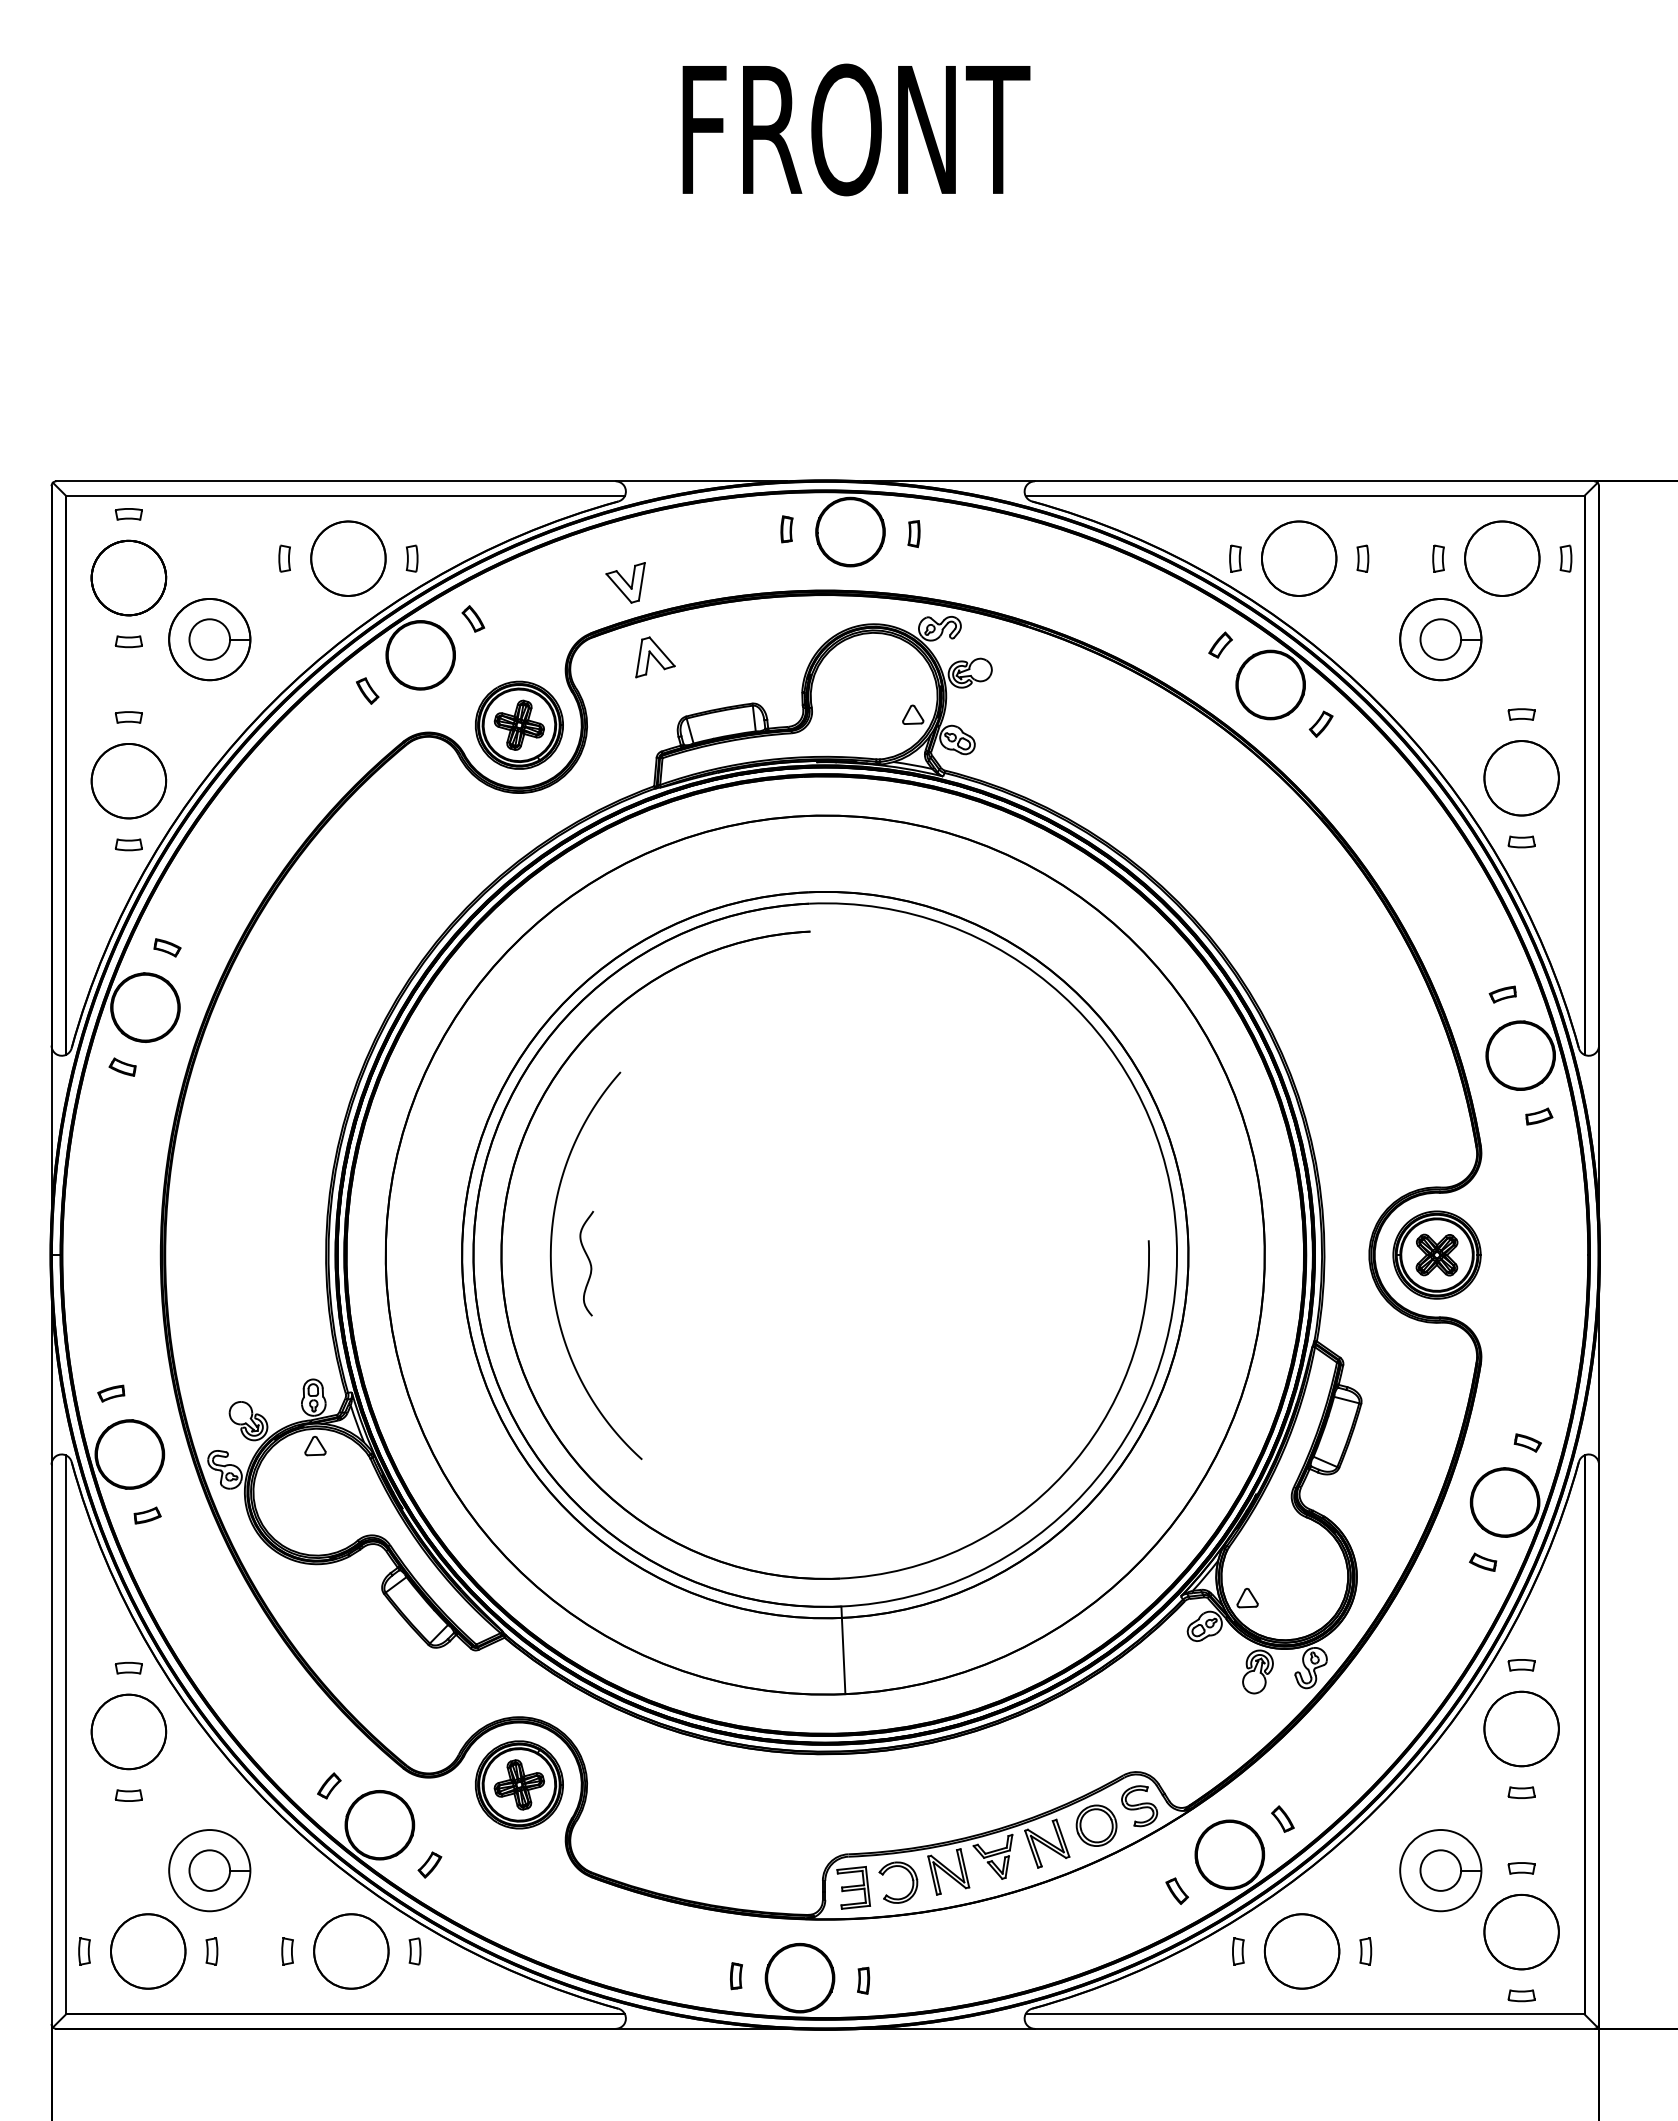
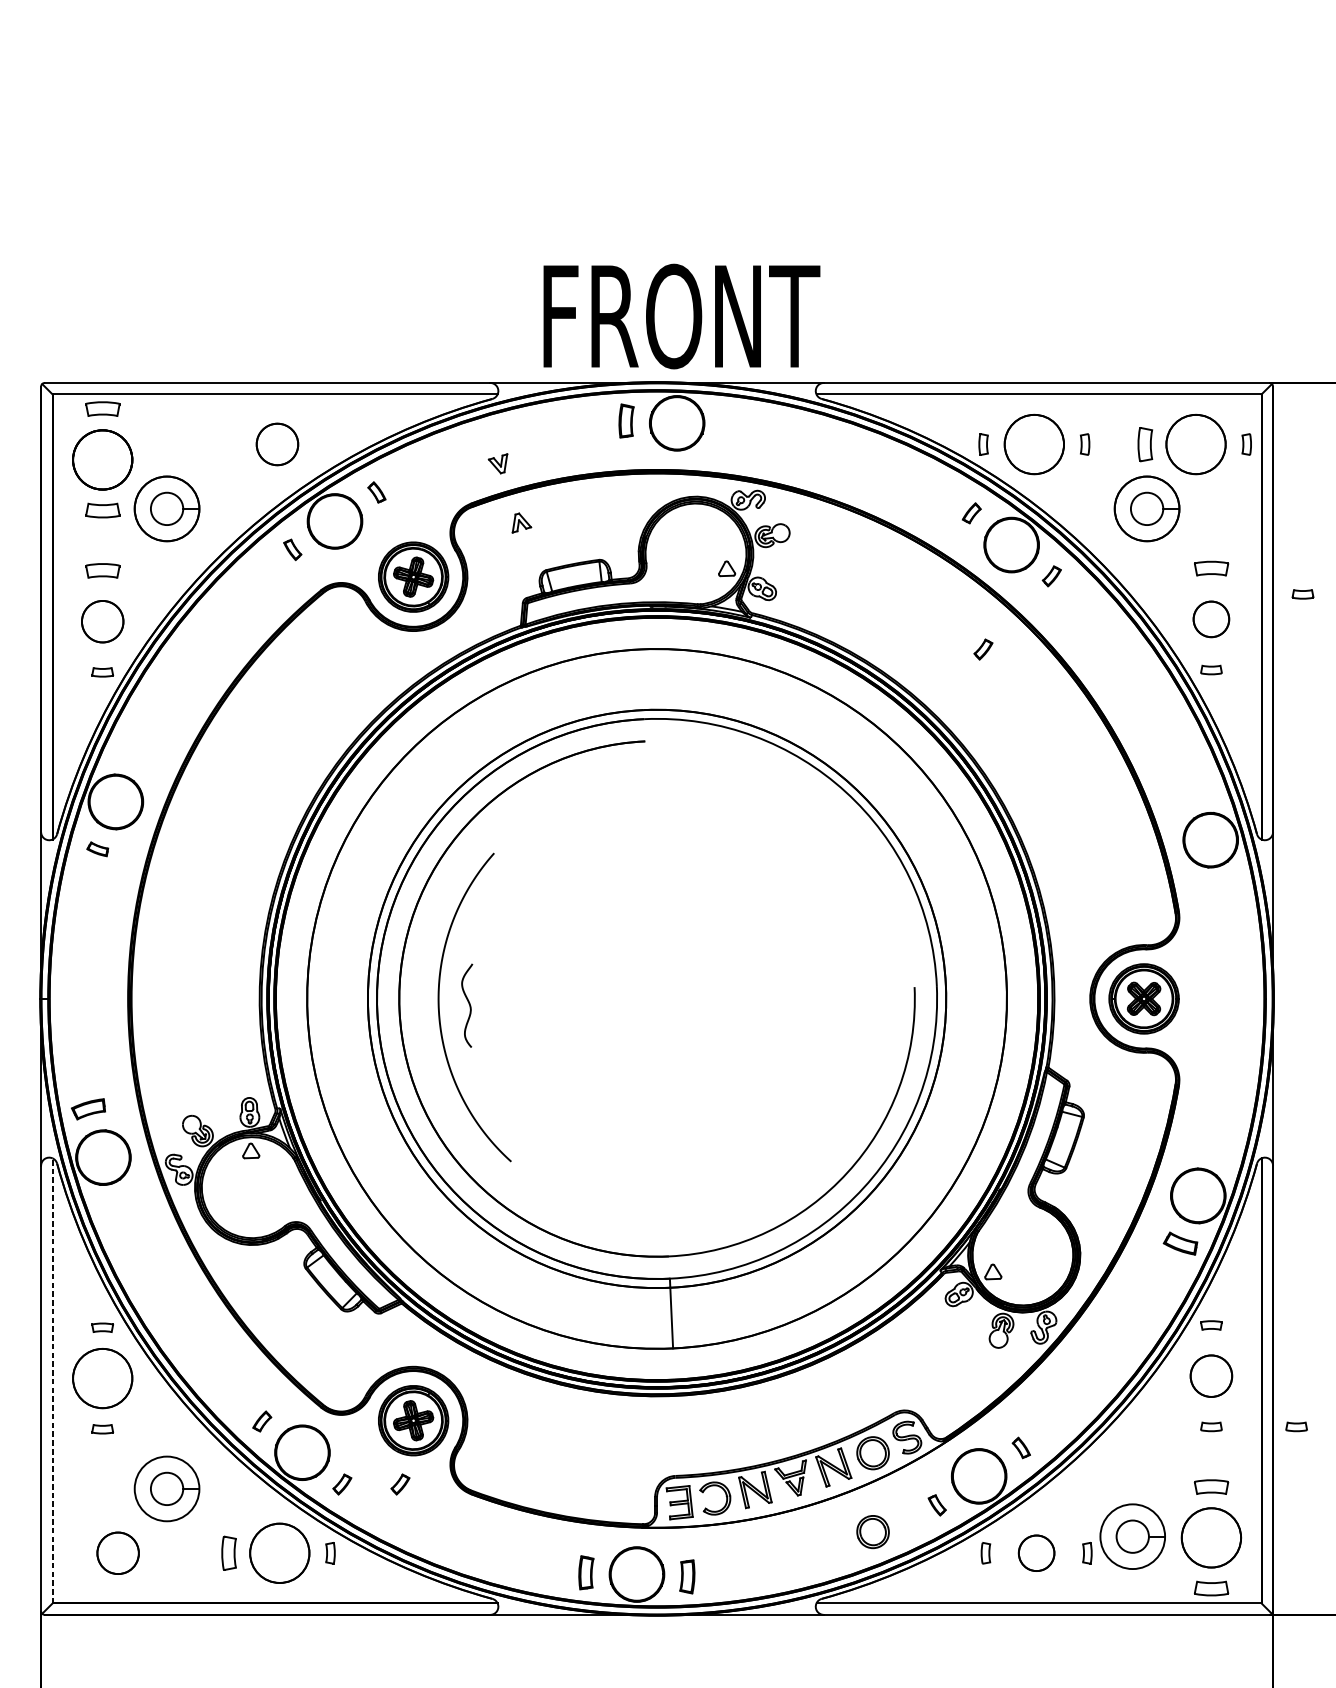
text: (856, 129) -> (681, 316), moved
part: (128, 514) -> (102, 409), size x1.6
part: (786, 529) -> (626, 421), size x1.6
part: (913, 534) -> (727, 425), removed
part: (284, 558) -> (226, 444), removed
circle: (348, 558) -> (277, 444), size x0.7
part: (411, 558) -> (327, 444), removed
part: (1438, 558) -> (1145, 444), size x1.6
part: (625, 582) -> (498, 463), size x0.6
part: (128, 641) -> (102, 510), size x1.6
part: (655, 657) -> (521, 523), size x0.6
part: (1521, 714) -> (1211, 568), size x1.6
part: (128, 717) -> (102, 570), size x1.6
part: (1636, 746) -> (1302, 594), added
circle: (1521, 778) -> (1211, 619), size x0.6
part: (128, 781) -> (102, 621), size x0.7
part: (1234, 815) -> (982, 648), added
part: (167, 947) -> (133, 754), removed
part: (1502, 994) -> (1196, 791), removed
part: (1539, 1116) -> (1225, 888), removed
part: (111, 1393) -> (88, 1109), size x1.6
part: (1527, 1442) -> (1216, 1148), removed
part: (147, 1515) -> (117, 1206), removed
part: (1483, 1561) -> (1181, 1242), size x1.6
part: (1521, 1728) -> (1211, 1375), size x0.7
line: (66, 1734) -> (53, 1380), solid -> dashed
part: (1628, 1792) -> (1296, 1426), added
part: (502, 1864) -> (400, 1484), added
part: (1521, 1868) -> (1211, 1487), size x1.6
part: (1440, 1870) -> (1132, 1536), moved
part: (1096, 1924) -> (872, 1531), added
part: (84, 1951) -> (67, 1553), removed
circle: (148, 1951) -> (118, 1553), size x0.7
part: (211, 1951) -> (168, 1553), removed
part: (287, 1951) -> (228, 1553), size x1.6
part: (1301, 1951) -> (1036, 1553), size x0.6
part: (736, 1976) -> (586, 1573), size x1.6
part: (863, 1980) -> (687, 1576), size x1.6
part: (1521, 1995) -> (1211, 1588), size x1.6

